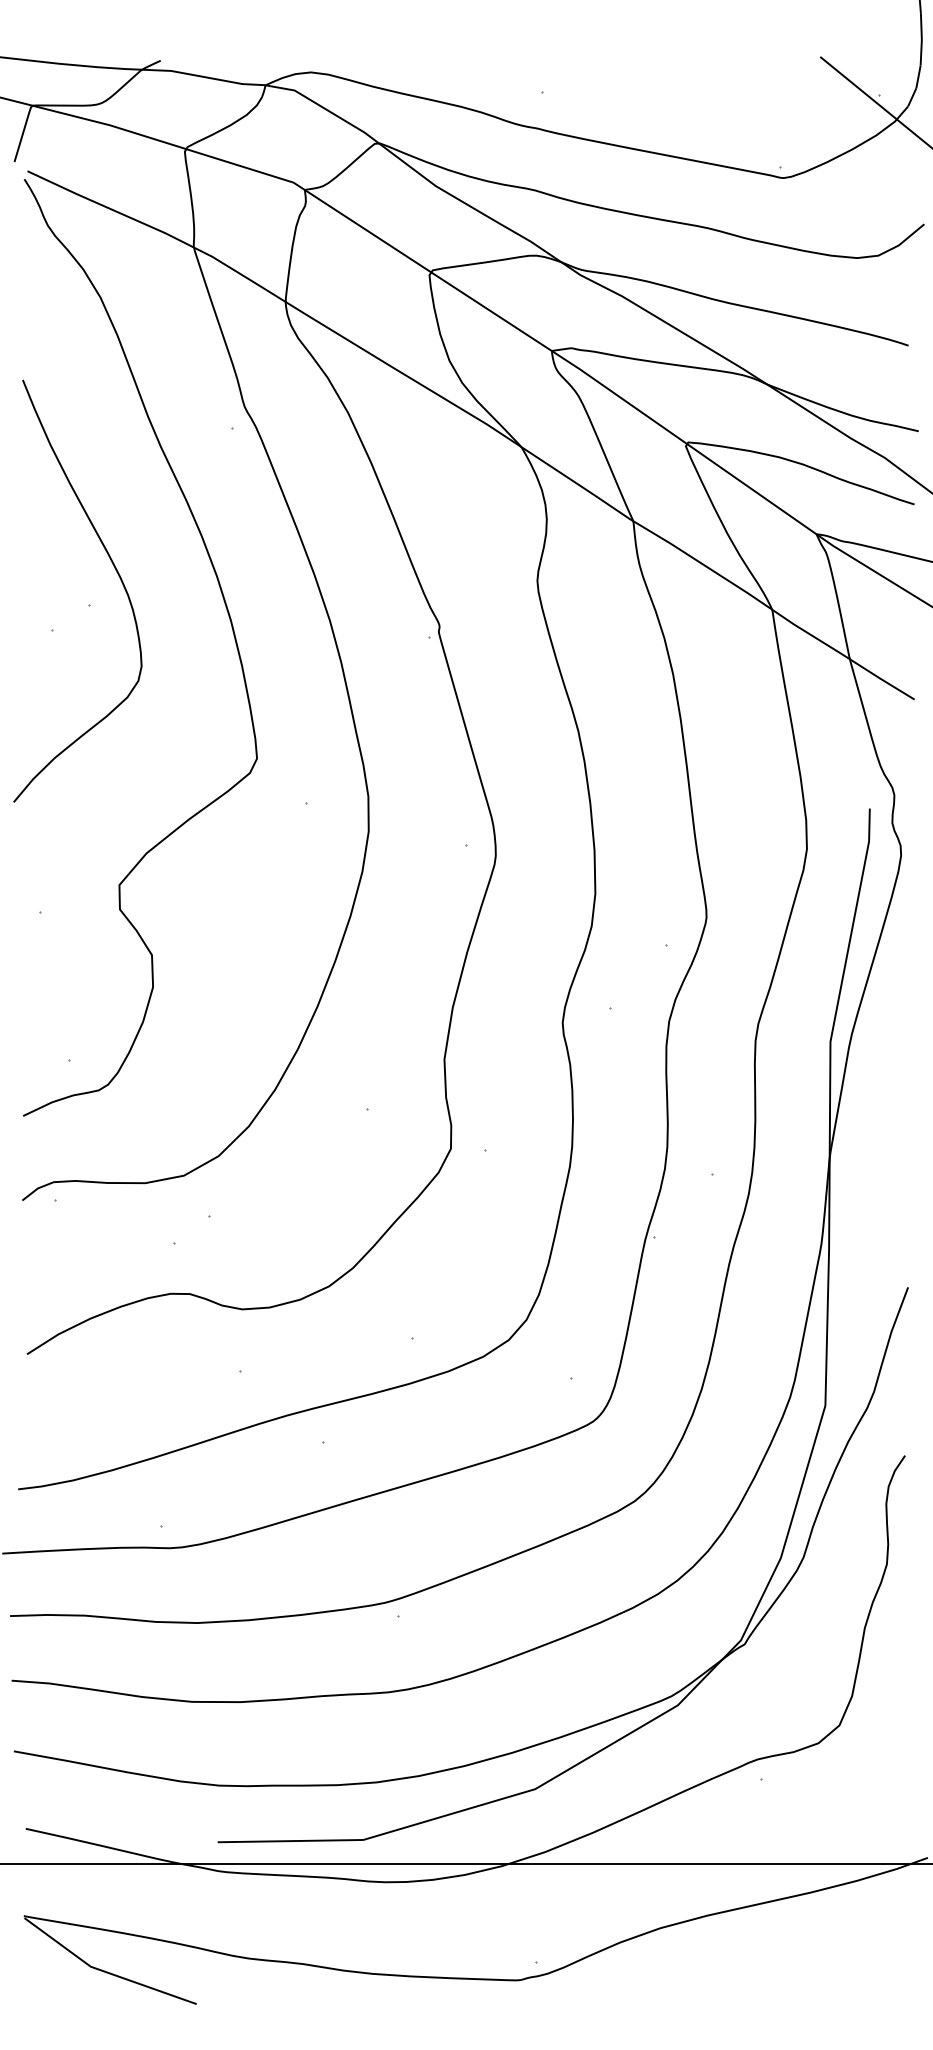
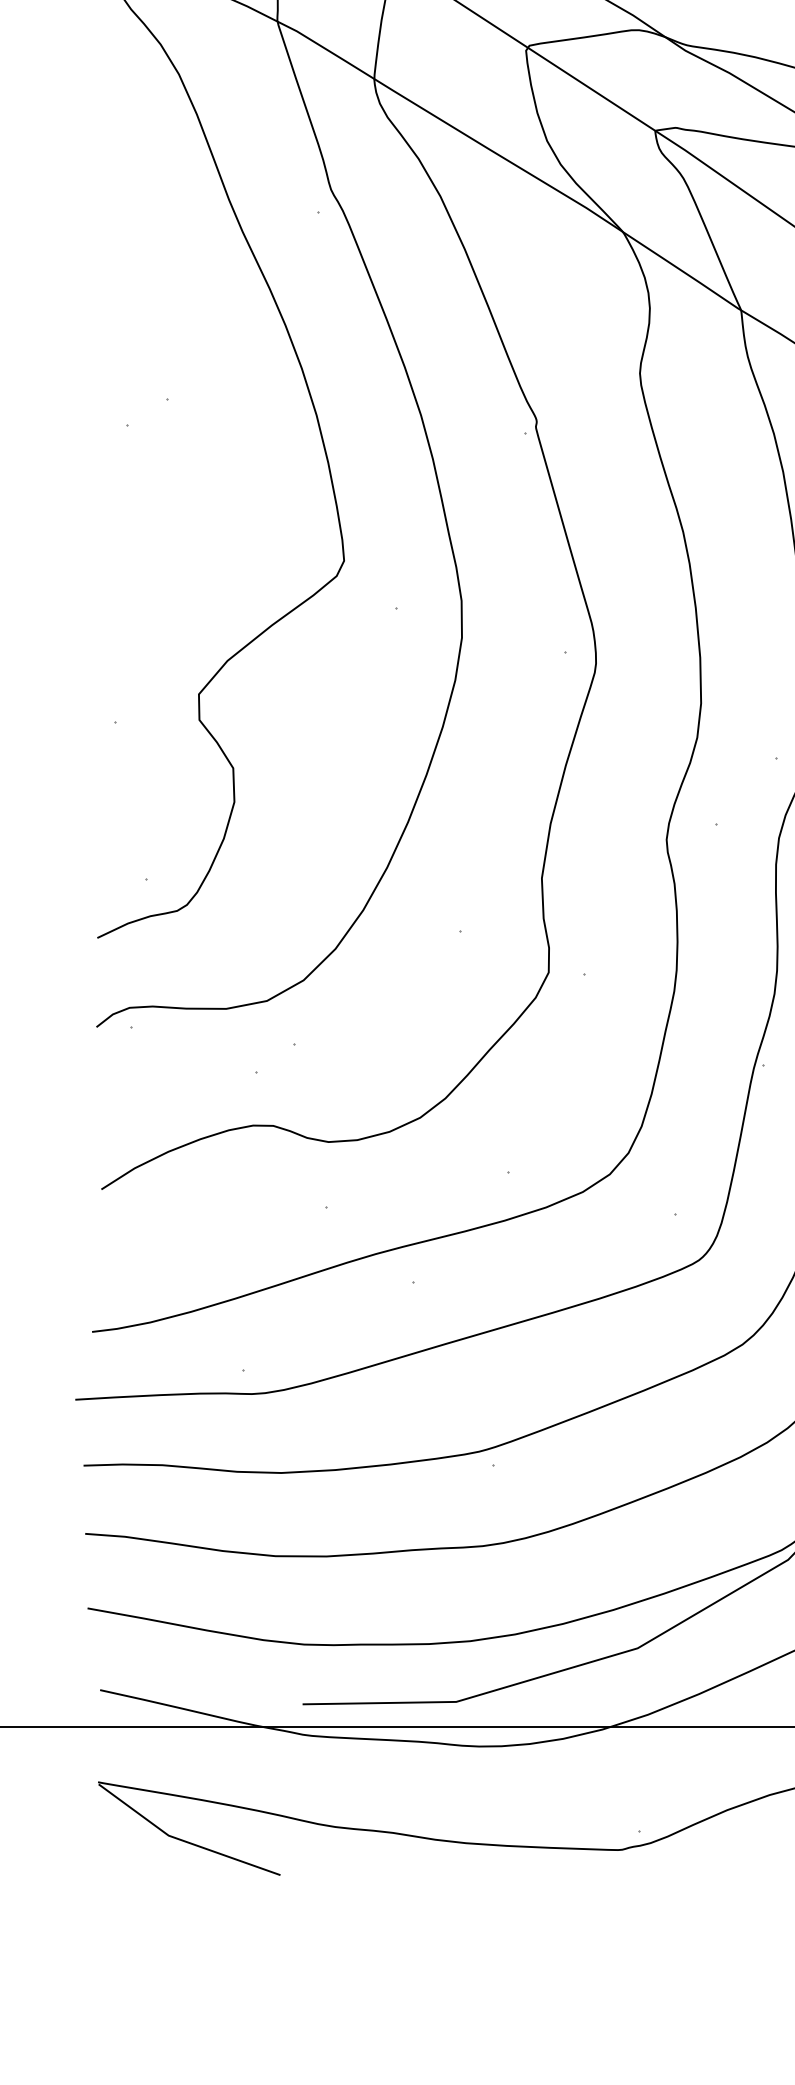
curve: (115, 570) -> (194, 362), removed

